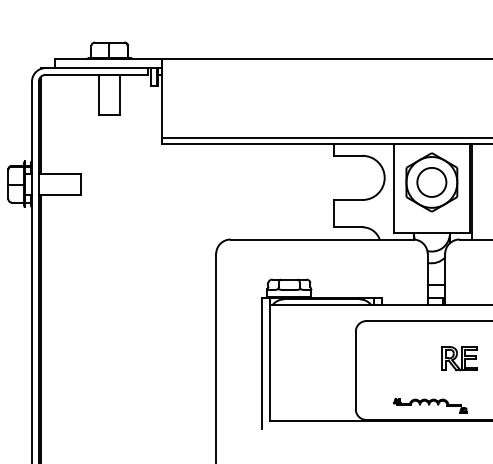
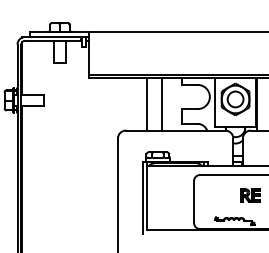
line: (268, 191) -> (146, 104), added
line: (297, 191) -> (162, 104), added

